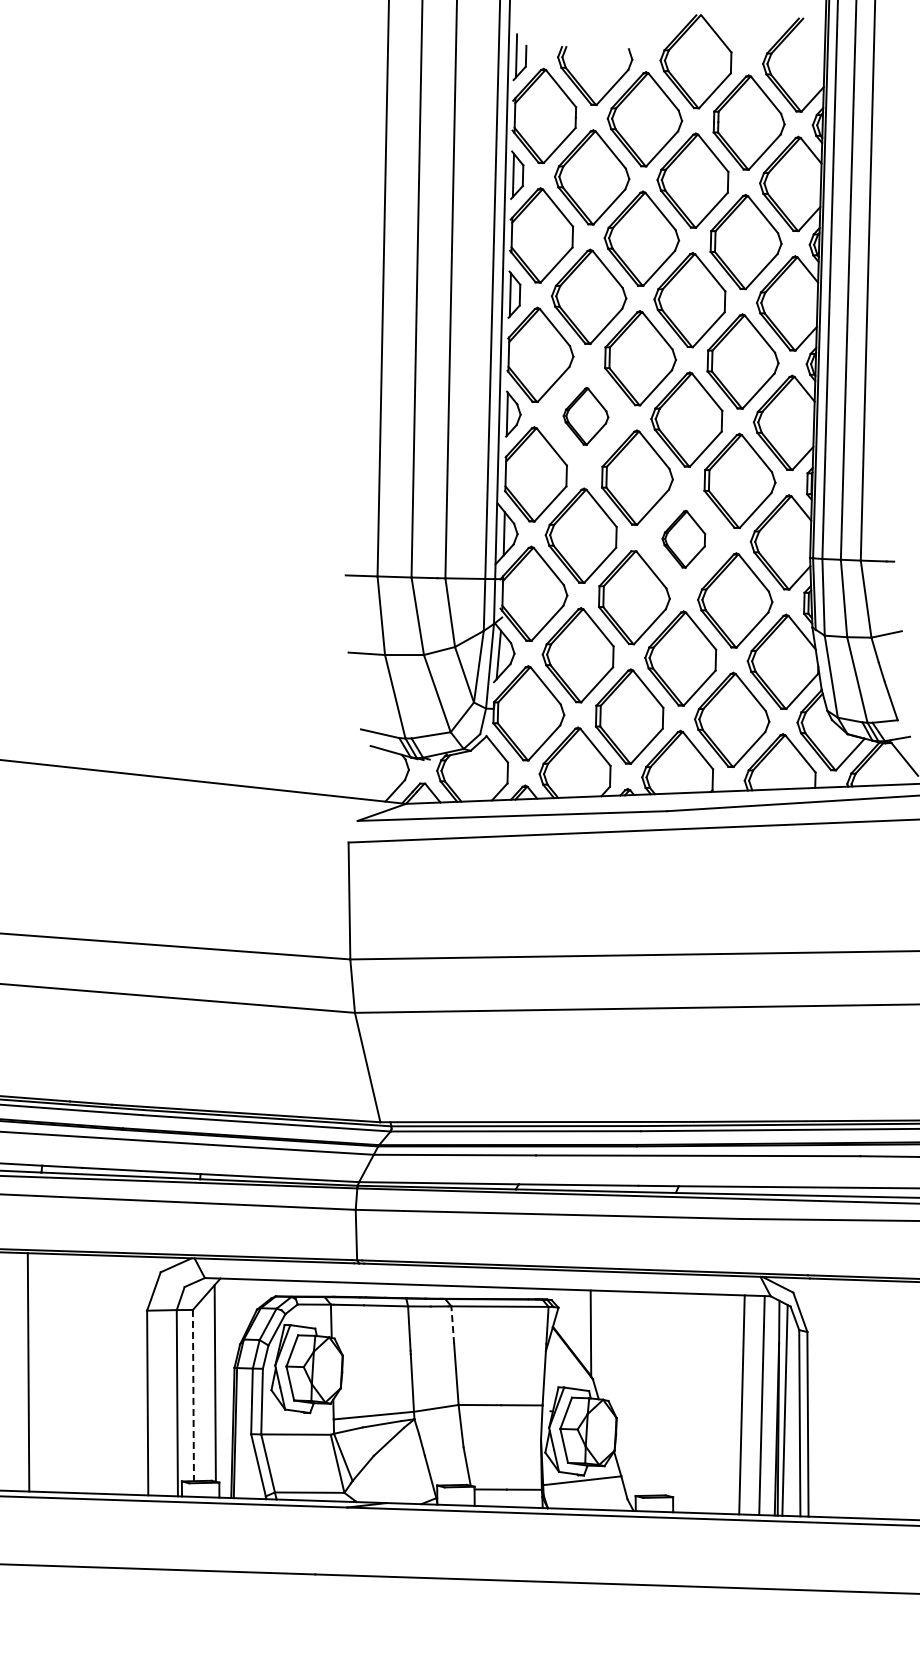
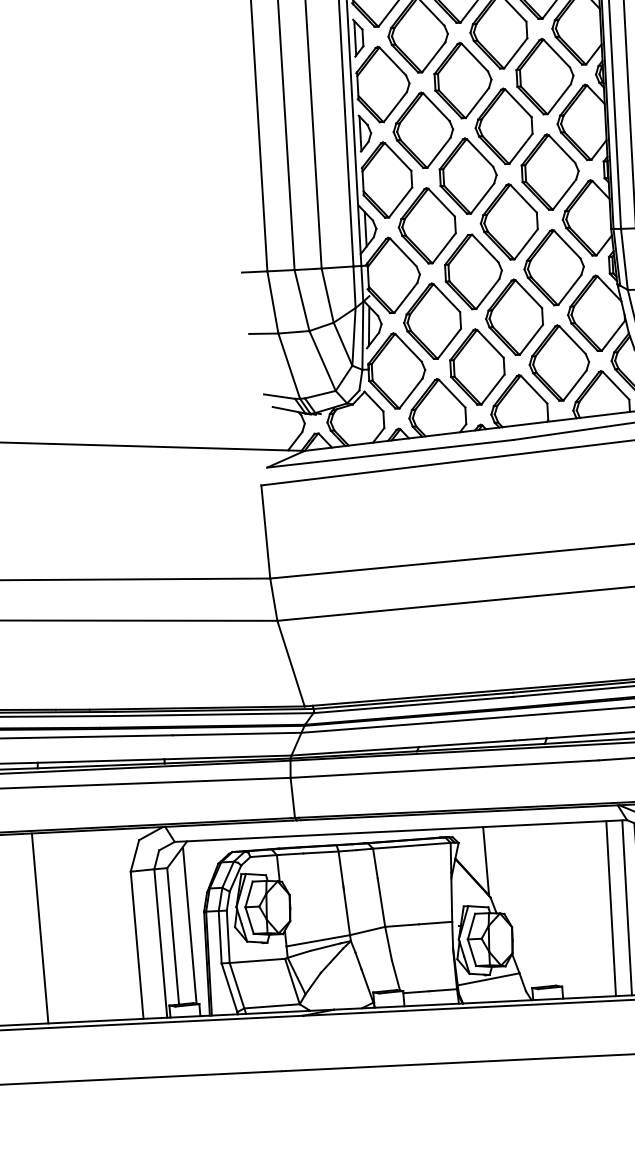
part: (585, 416) -> (422, 130), size x1.67
part: (683, 539) -> (508, 222), size x1.67
line: (452, 1325) -> (375, 863), dashed -> solid
line: (193, 1395) -> (173, 936), dashed -> solid

